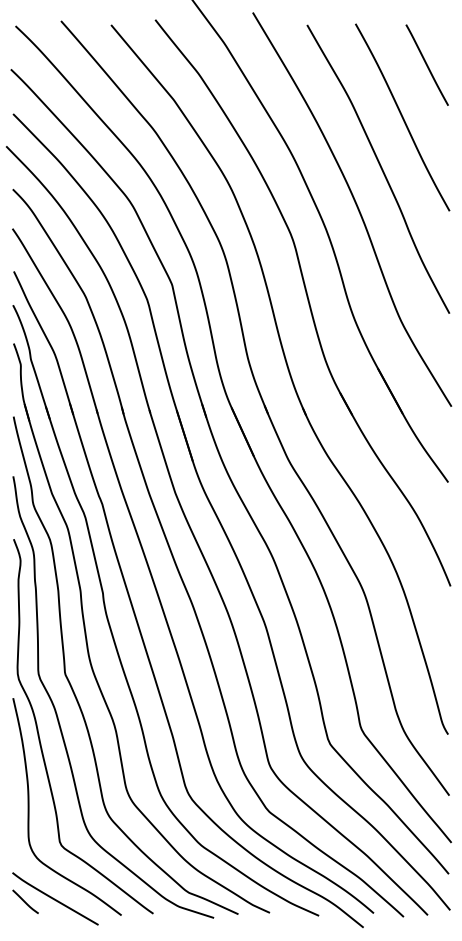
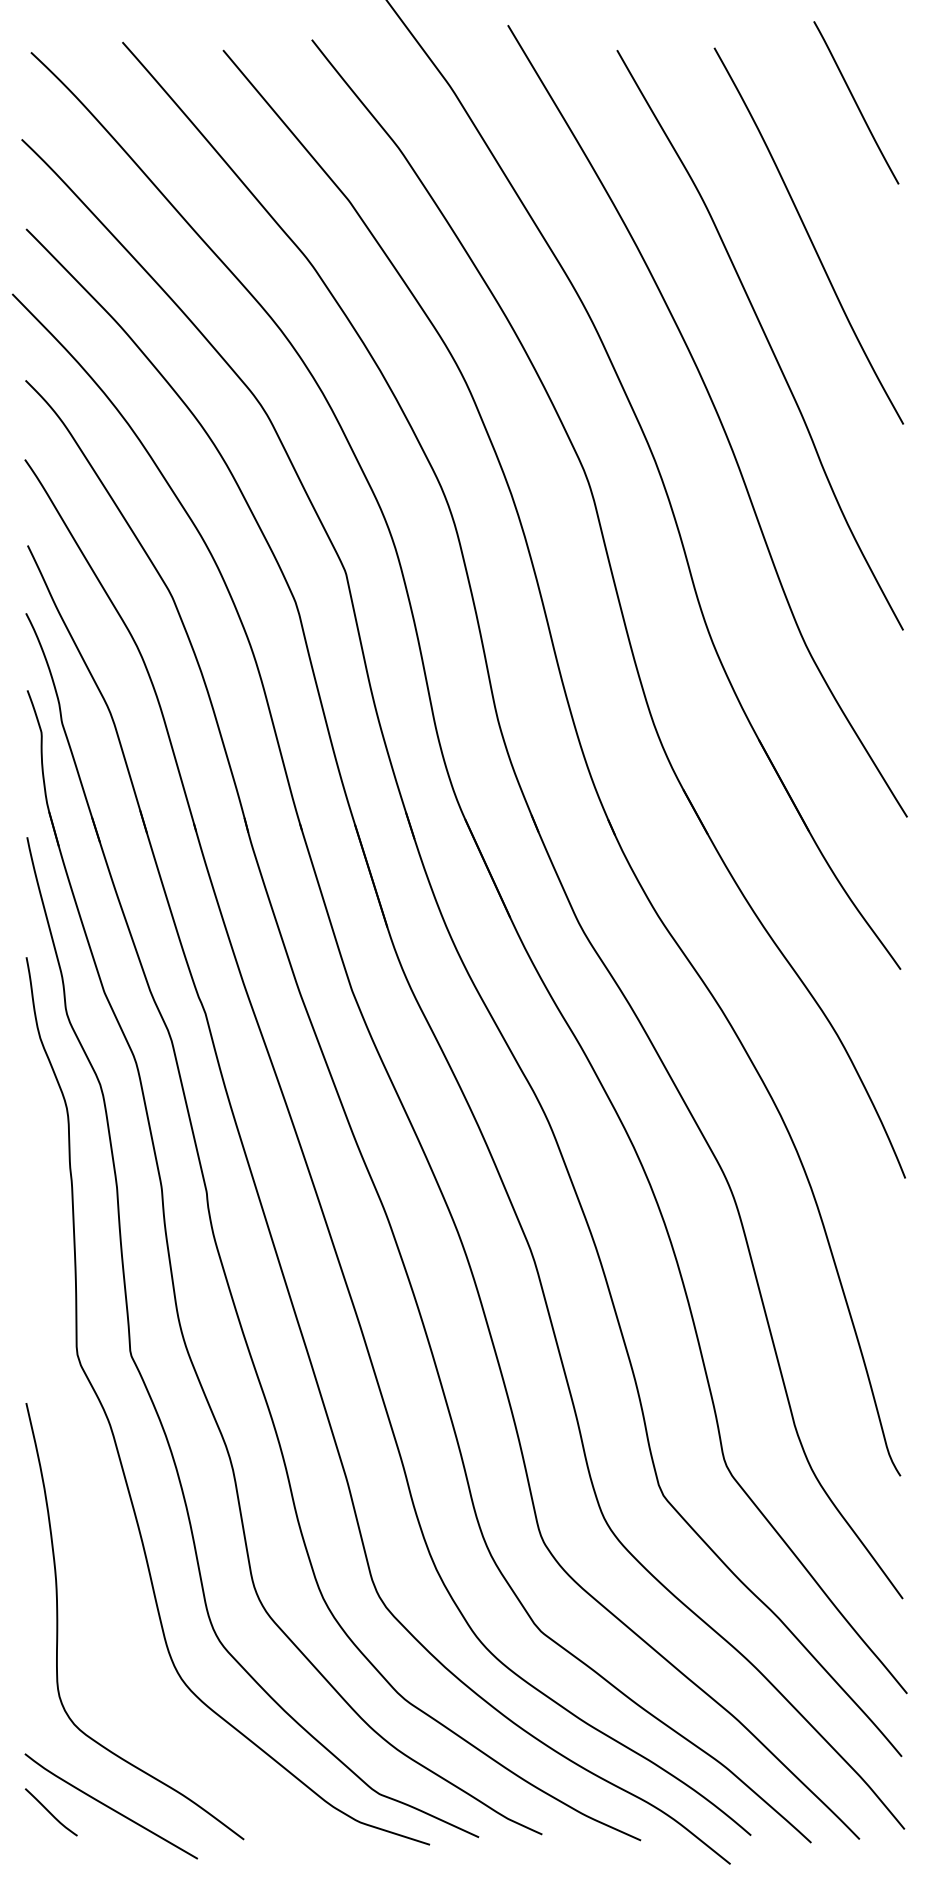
line: (426, 64) -> (854, 101), moved
curve: (39, 733) -> (79, 1474), removed

